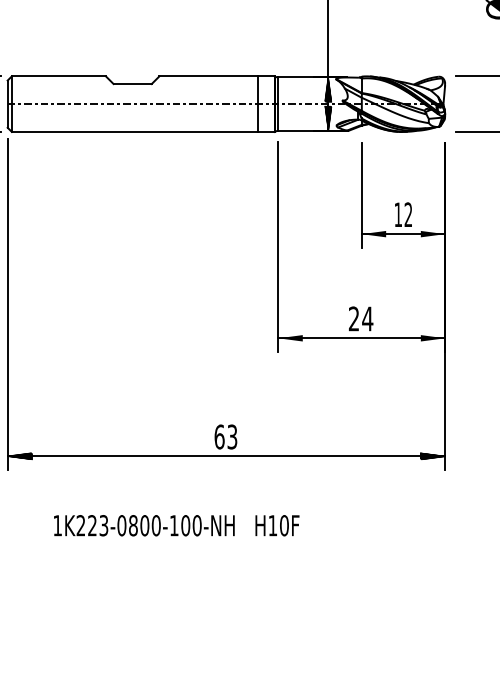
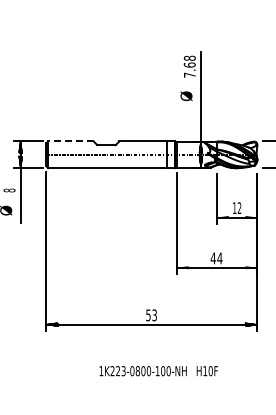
line: (57, 76) -> (70, 141), solid -> dashed
text: (352, 319) -> (212, 258), 24 -> 44
text: (219, 437) -> (148, 315), 63 -> 53
text: (176, 526) -> (158, 371), moved

